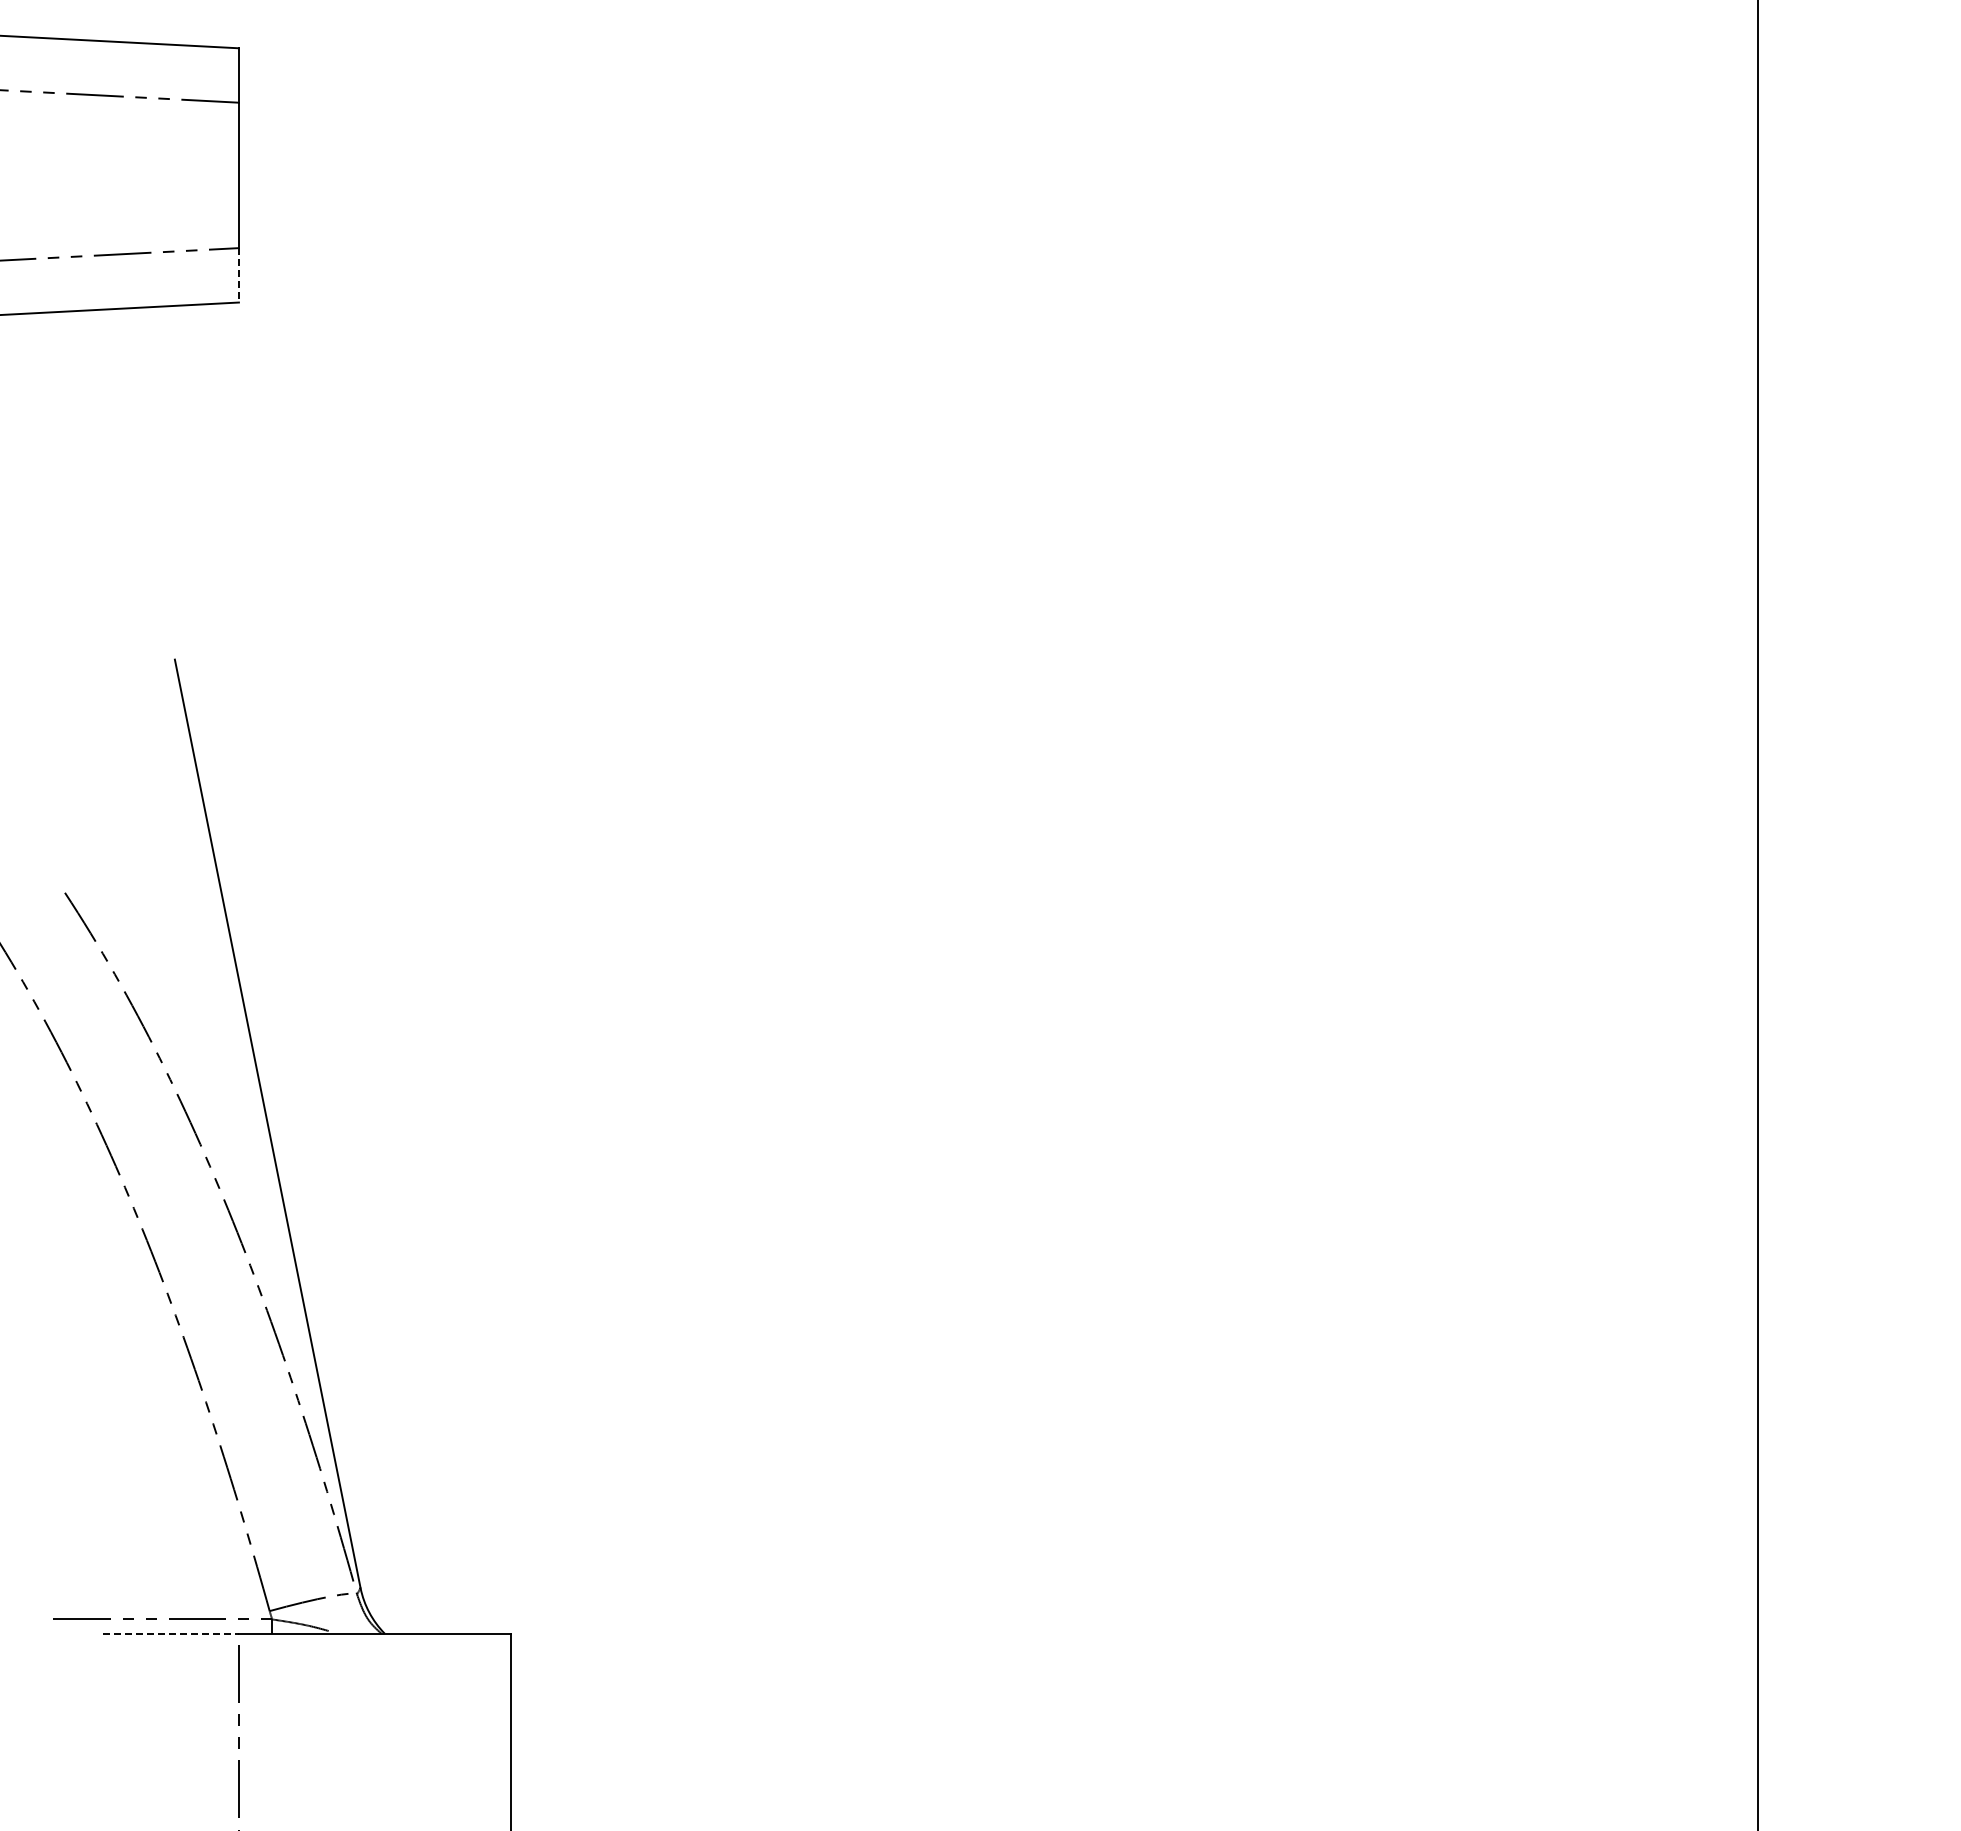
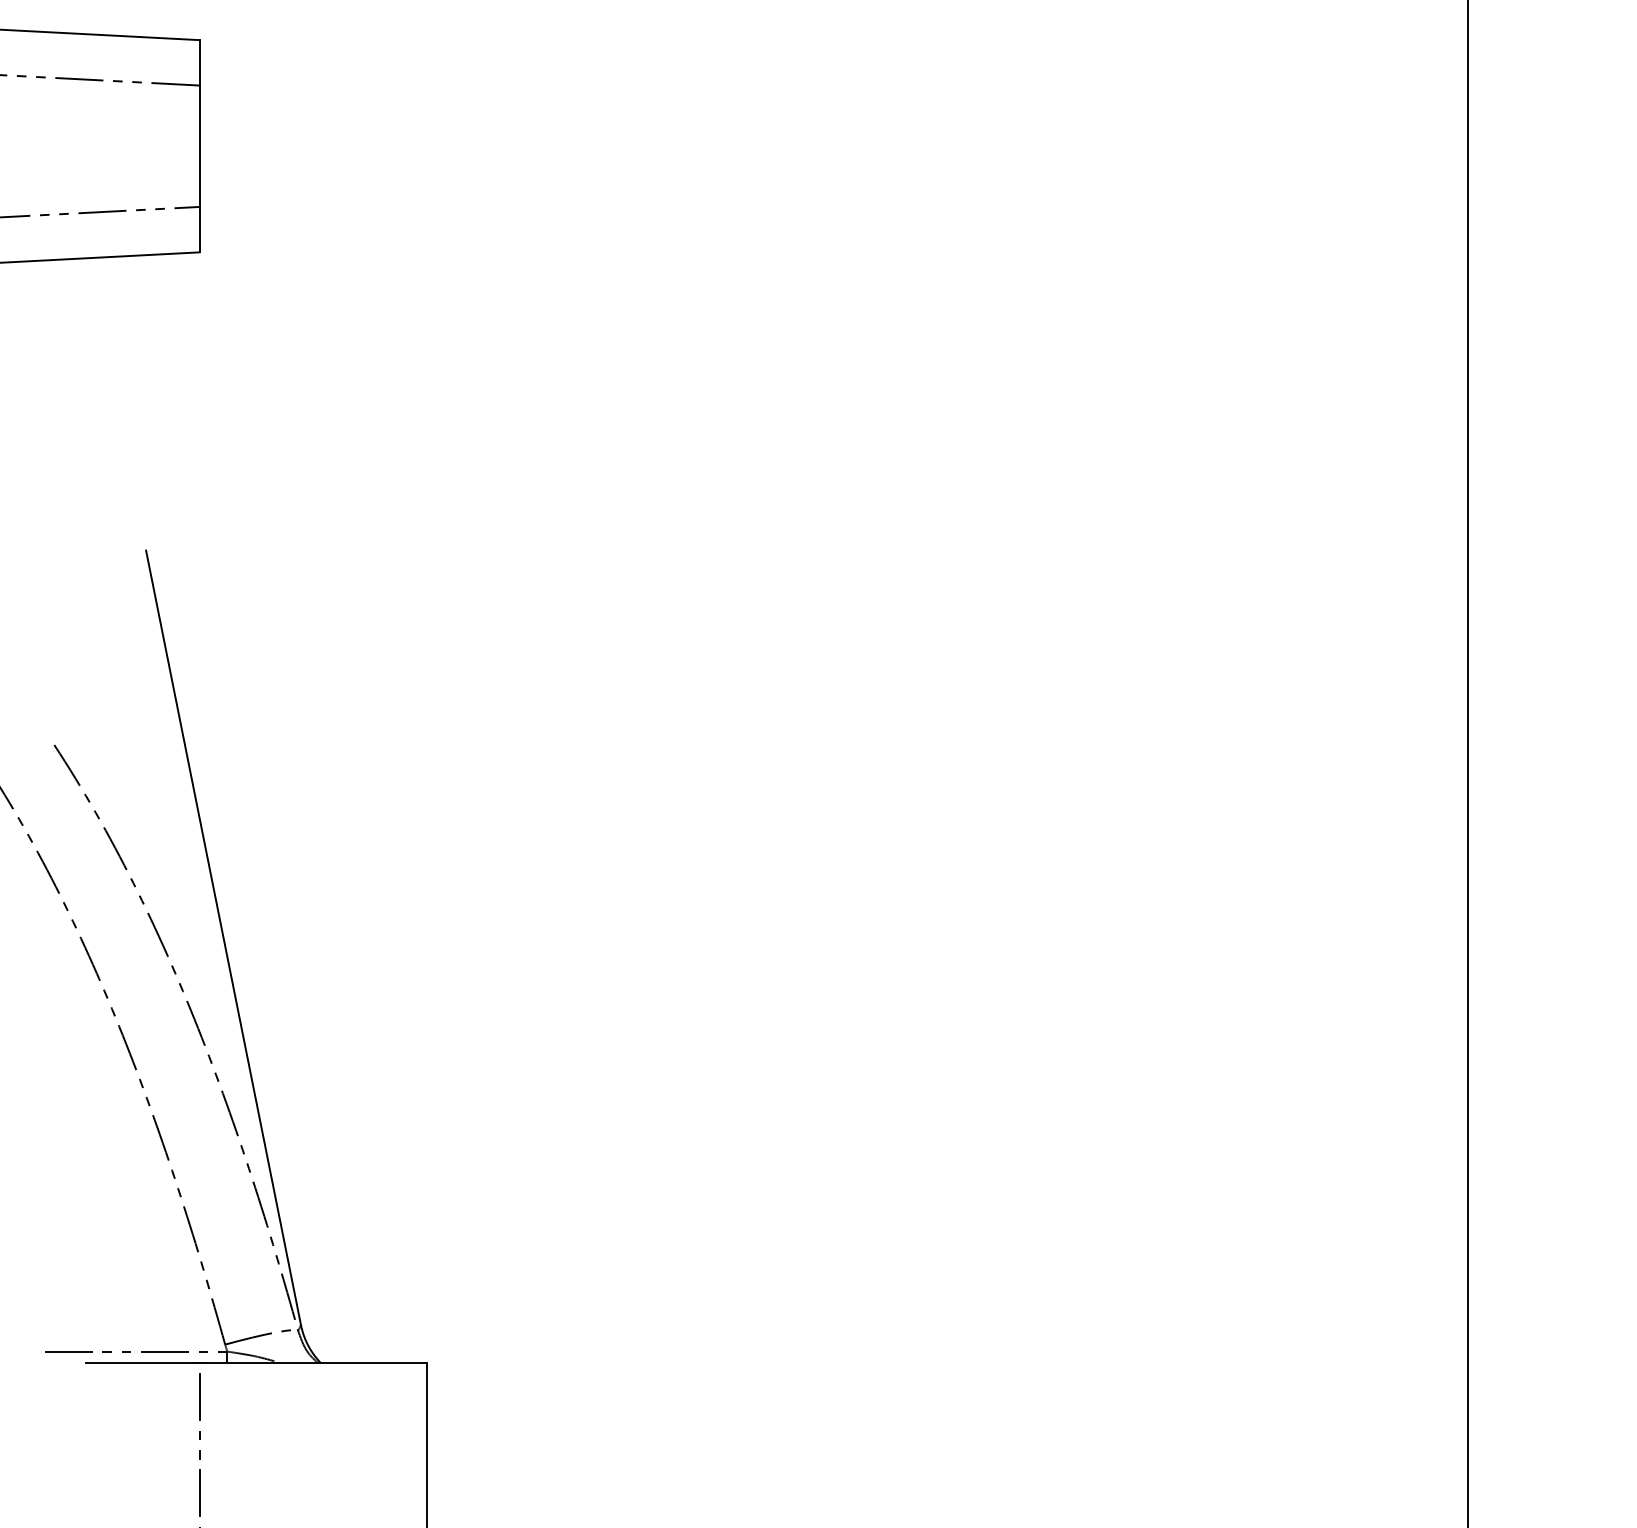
line: (238, 275) -> (199, 229), dashed -> solid
line: (171, 1633) -> (143, 1363), dashed -> solid

